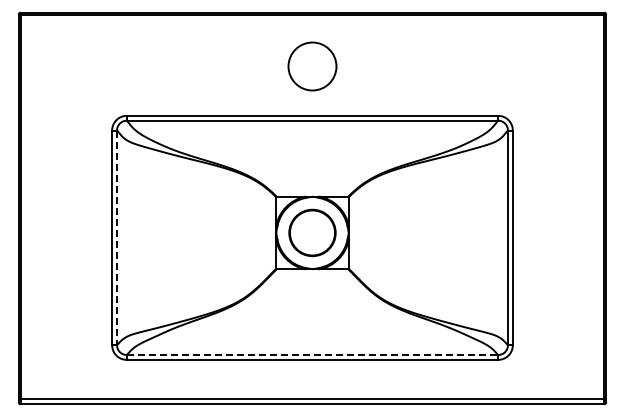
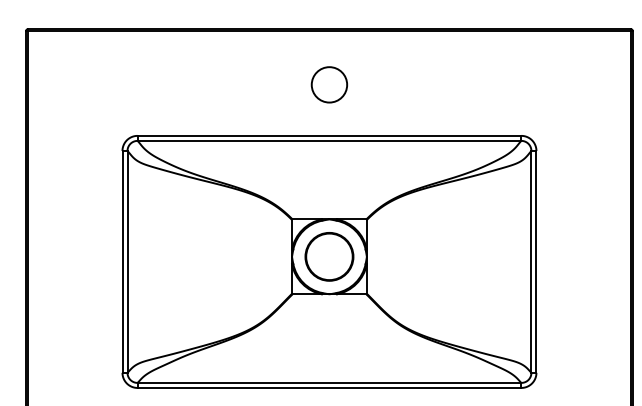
circle: (312, 66) -> (329, 84), size x0.71
line: (117, 238) -> (127, 262), dashed -> solid
line: (312, 354) -> (329, 382), dashed -> solid

